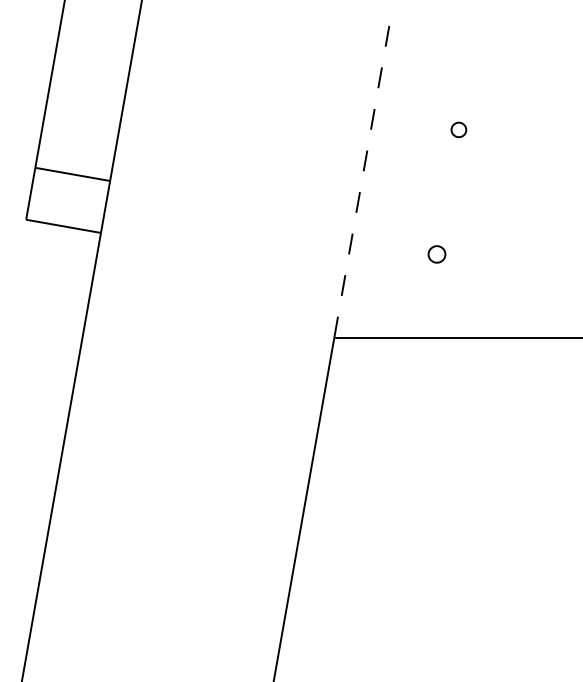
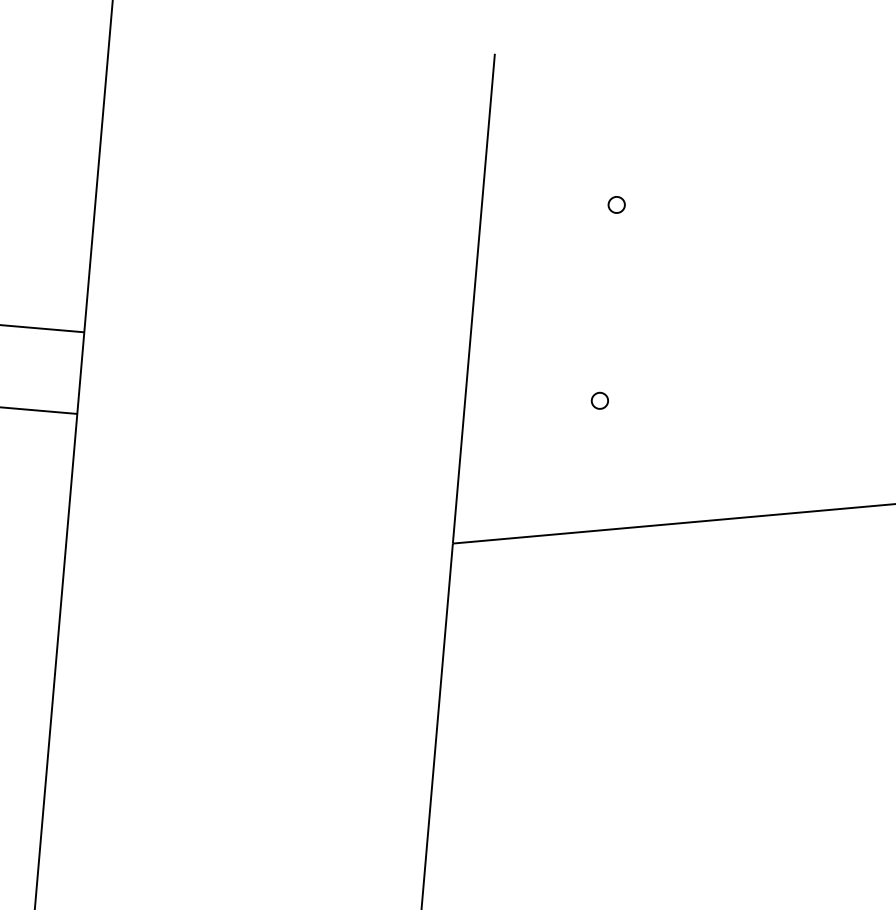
part: (458, 129) -> (616, 204), size x0.71
line: (361, 182) -> (473, 299), dashed -> solid
part: (436, 254) -> (599, 400), size x0.62

